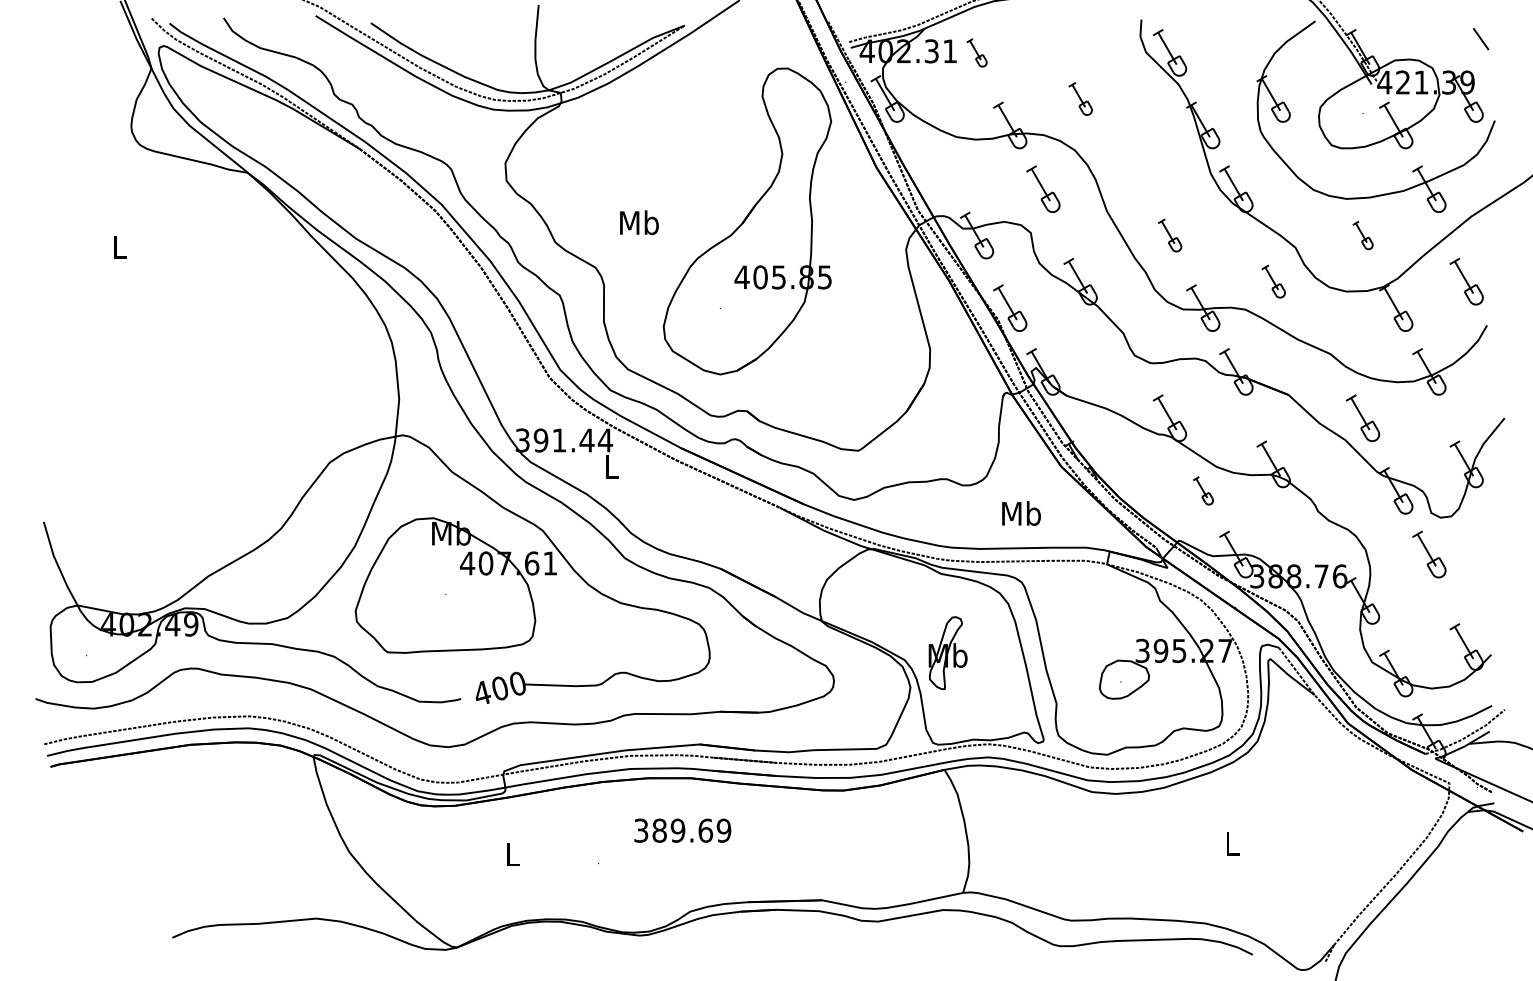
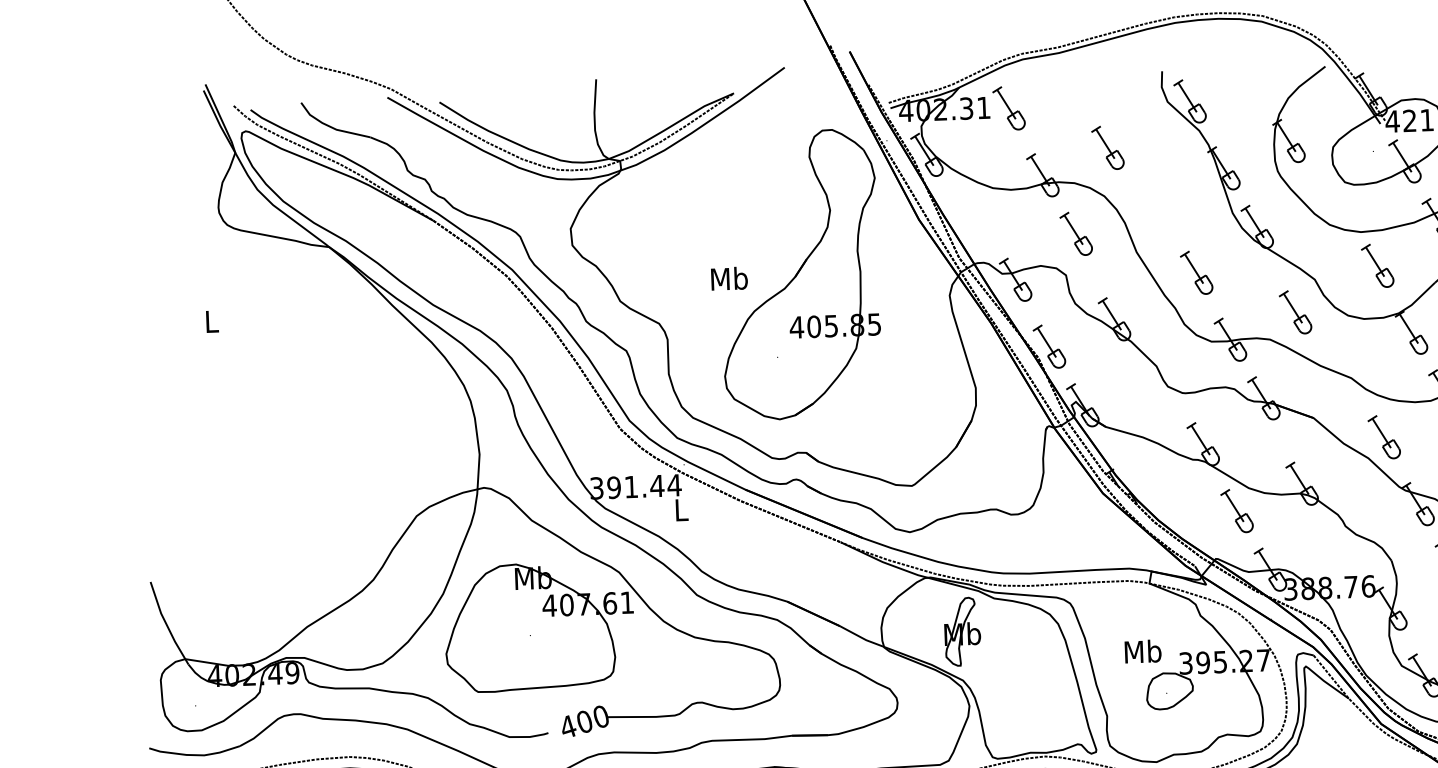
part: (976, 52) -> (1008, 108), size x1.67
part: (1080, 98) -> (1107, 147), size x1.43
text: (639, 222) -> (729, 278), moved
part: (1169, 235) -> (1196, 272), size x1.43
part: (1362, 235) -> (1377, 265), size x1.67
part: (1273, 281) -> (1295, 312), size x1.43
part: (1203, 490) -> (1237, 510), size x1.67
text: (1021, 513) -> (1143, 651), moved
part: (947, 652) -> (961, 631), moved

